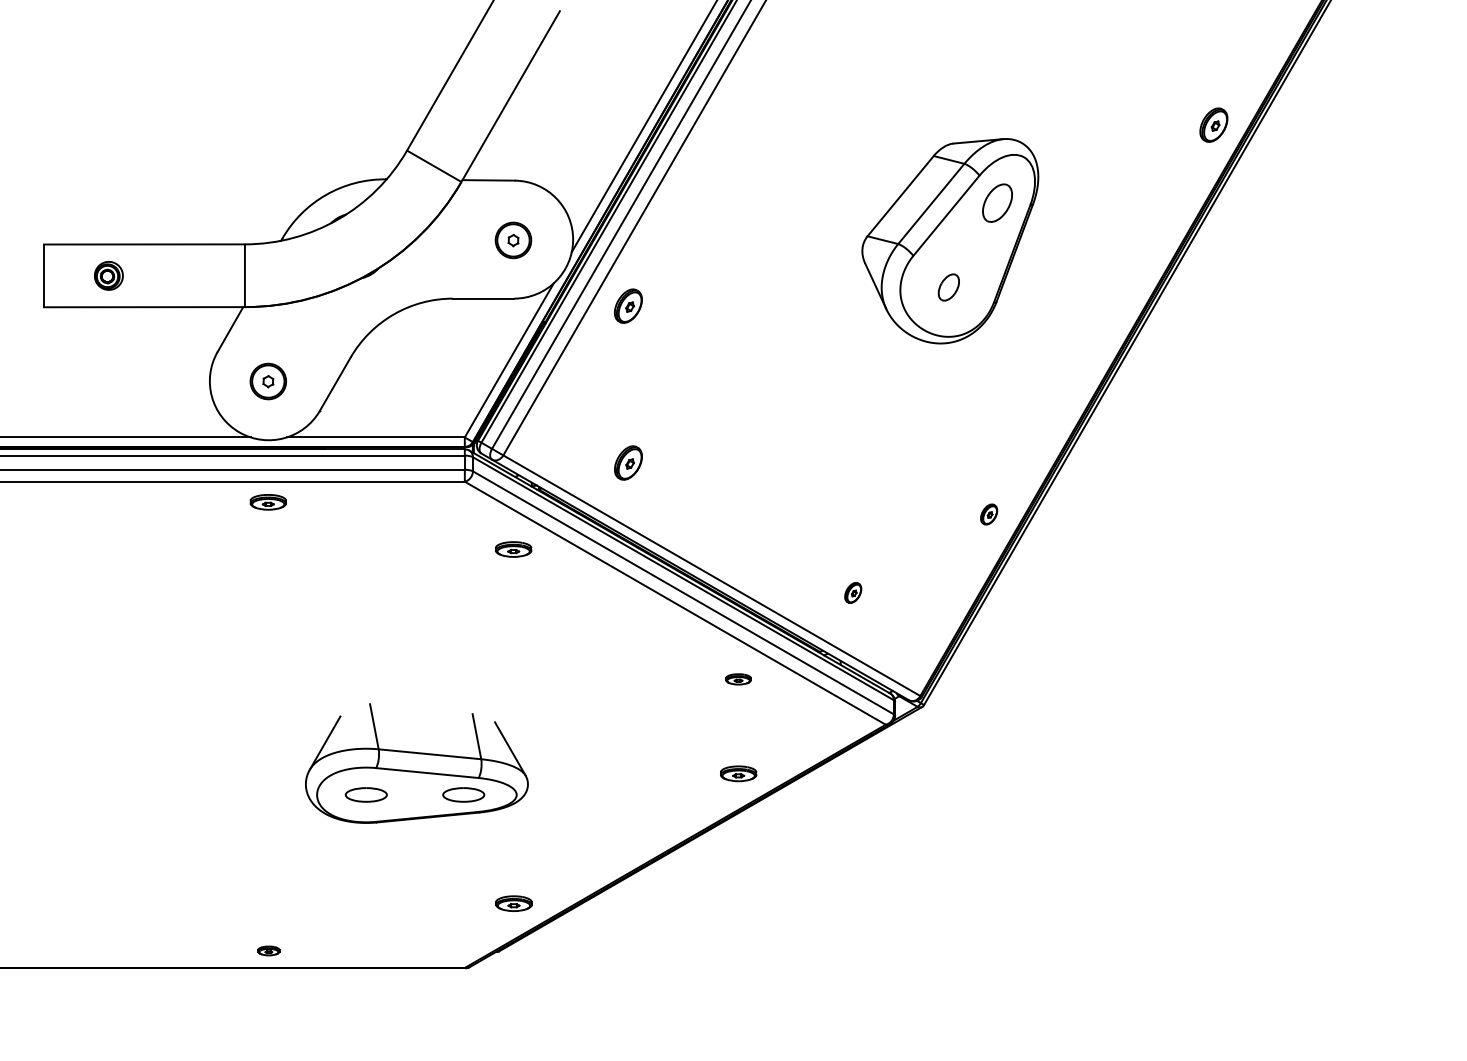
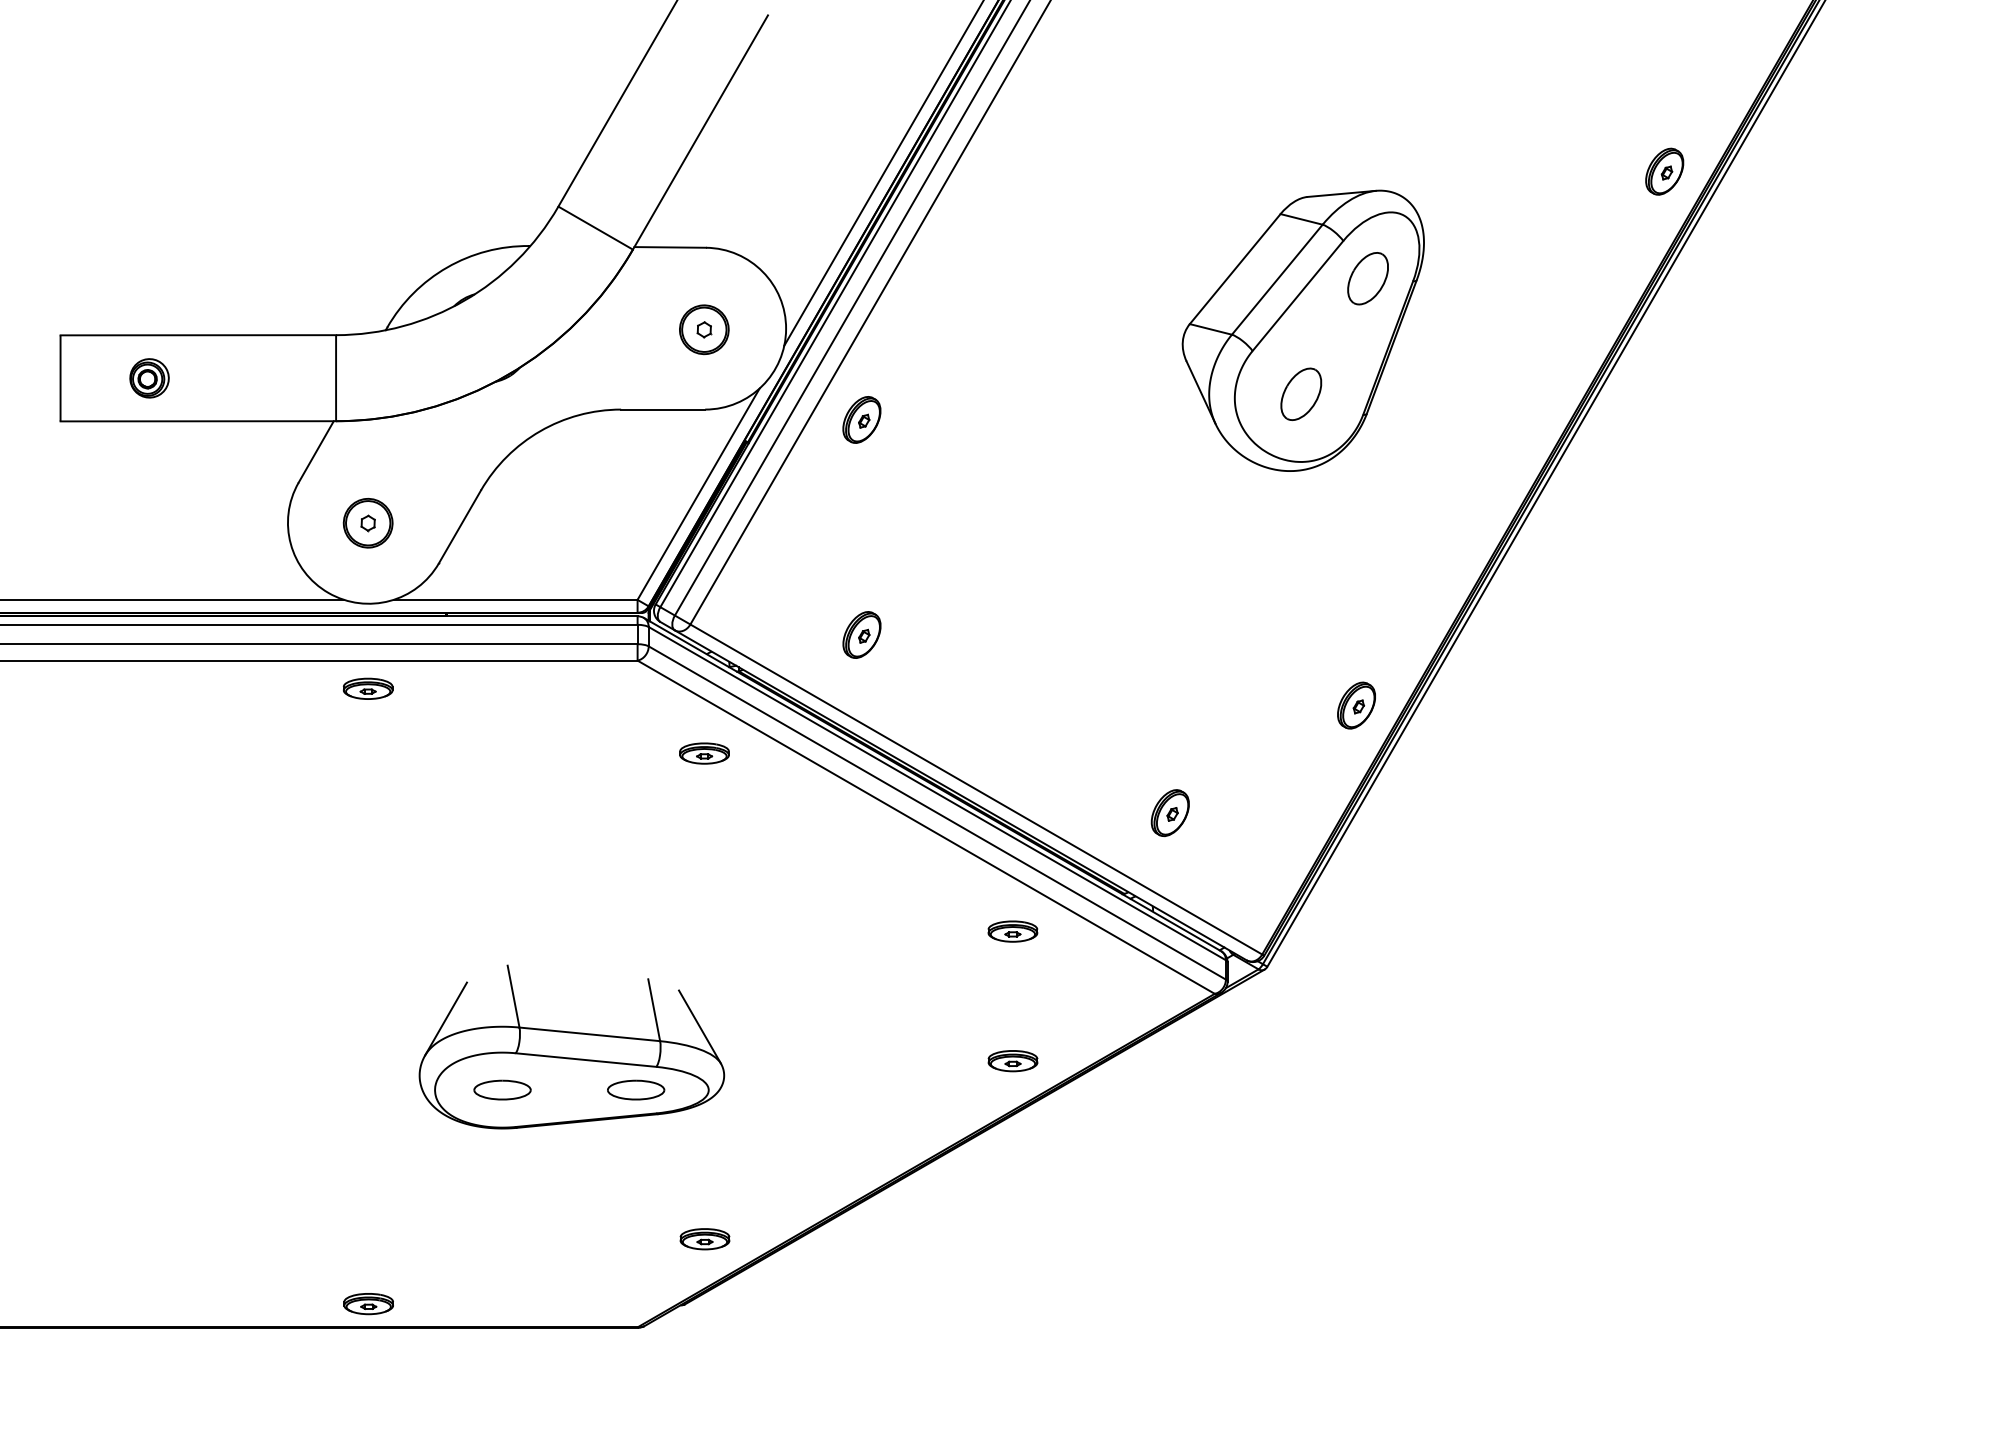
part: (948, 287) -> (1300, 394), size x1.43
part: (988, 514) -> (1355, 705), size x1.67
part: (852, 592) -> (1169, 812), size x1.67
part: (738, 679) -> (1012, 931), size x1.43
part: (268, 950) -> (368, 1303), size x1.67

